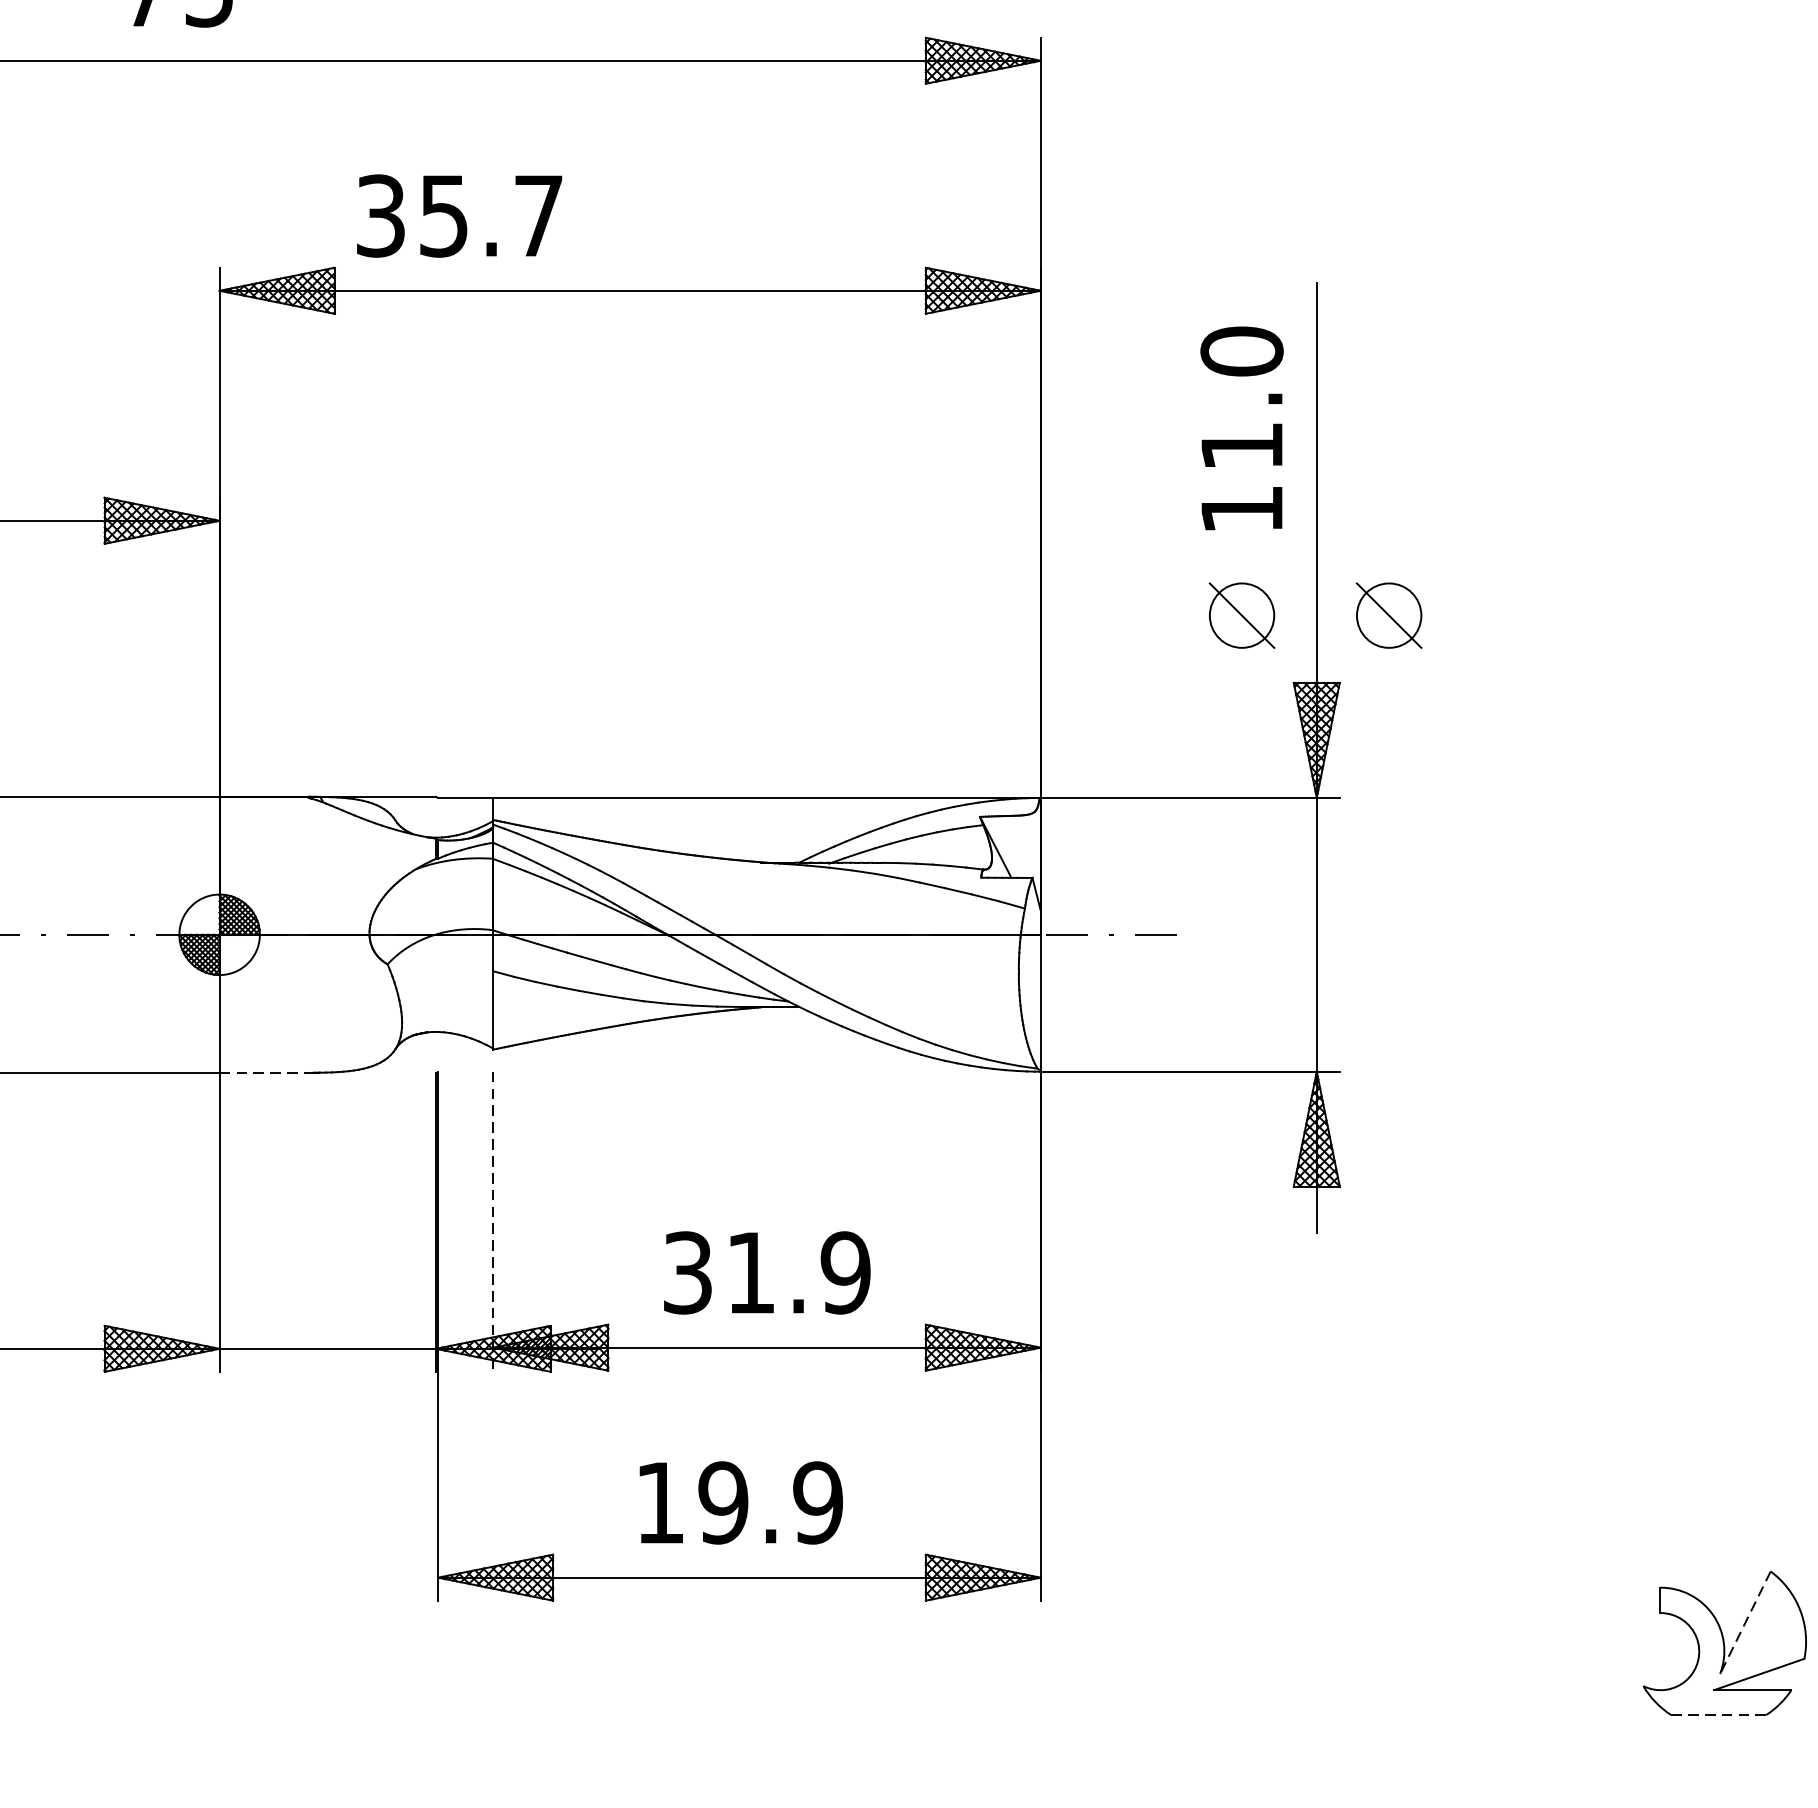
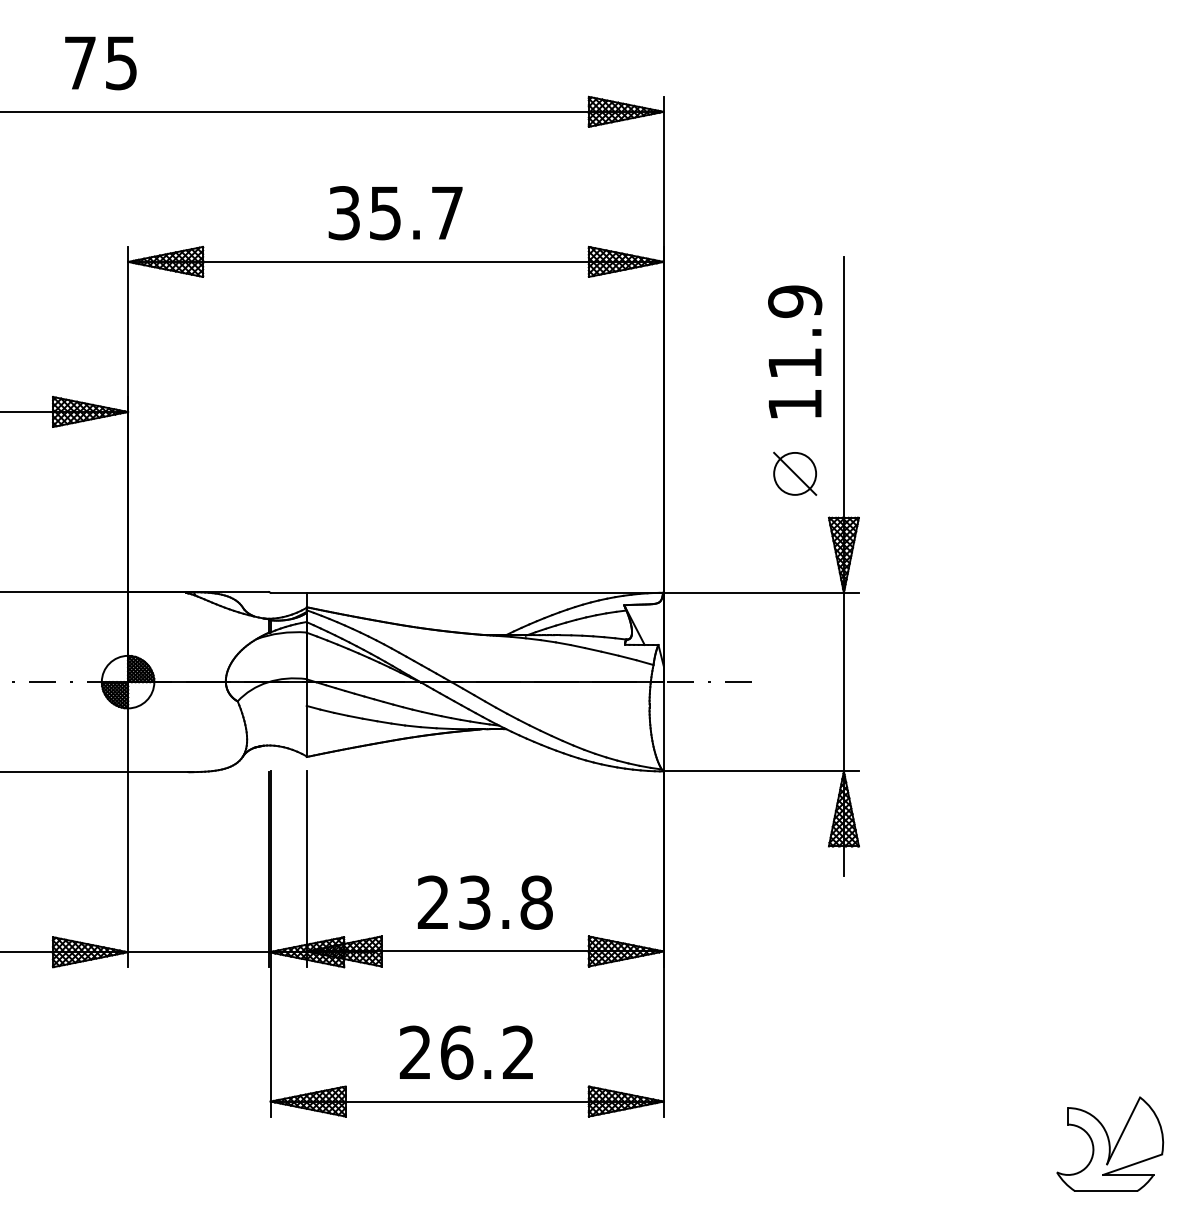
text: (459, 216) -> (395, 213), moved
text: (1242, 351) -> (795, 301), 11.0 -> 11.9
part: (1389, 615) -> (891, 473), removed
line: (266, 1073) -> (158, 772), dashed -> solid
line: (493, 1220) -> (306, 868), dashed -> solid
text: (765, 1272) -> (484, 902), 31.9 -> 23.8
text: (738, 1502) -> (466, 1052), 19.9 -> 26.2
line: (1745, 1623) -> (1123, 1131), dashed -> solid
line: (1719, 1715) -> (1106, 1191), dashed -> solid

